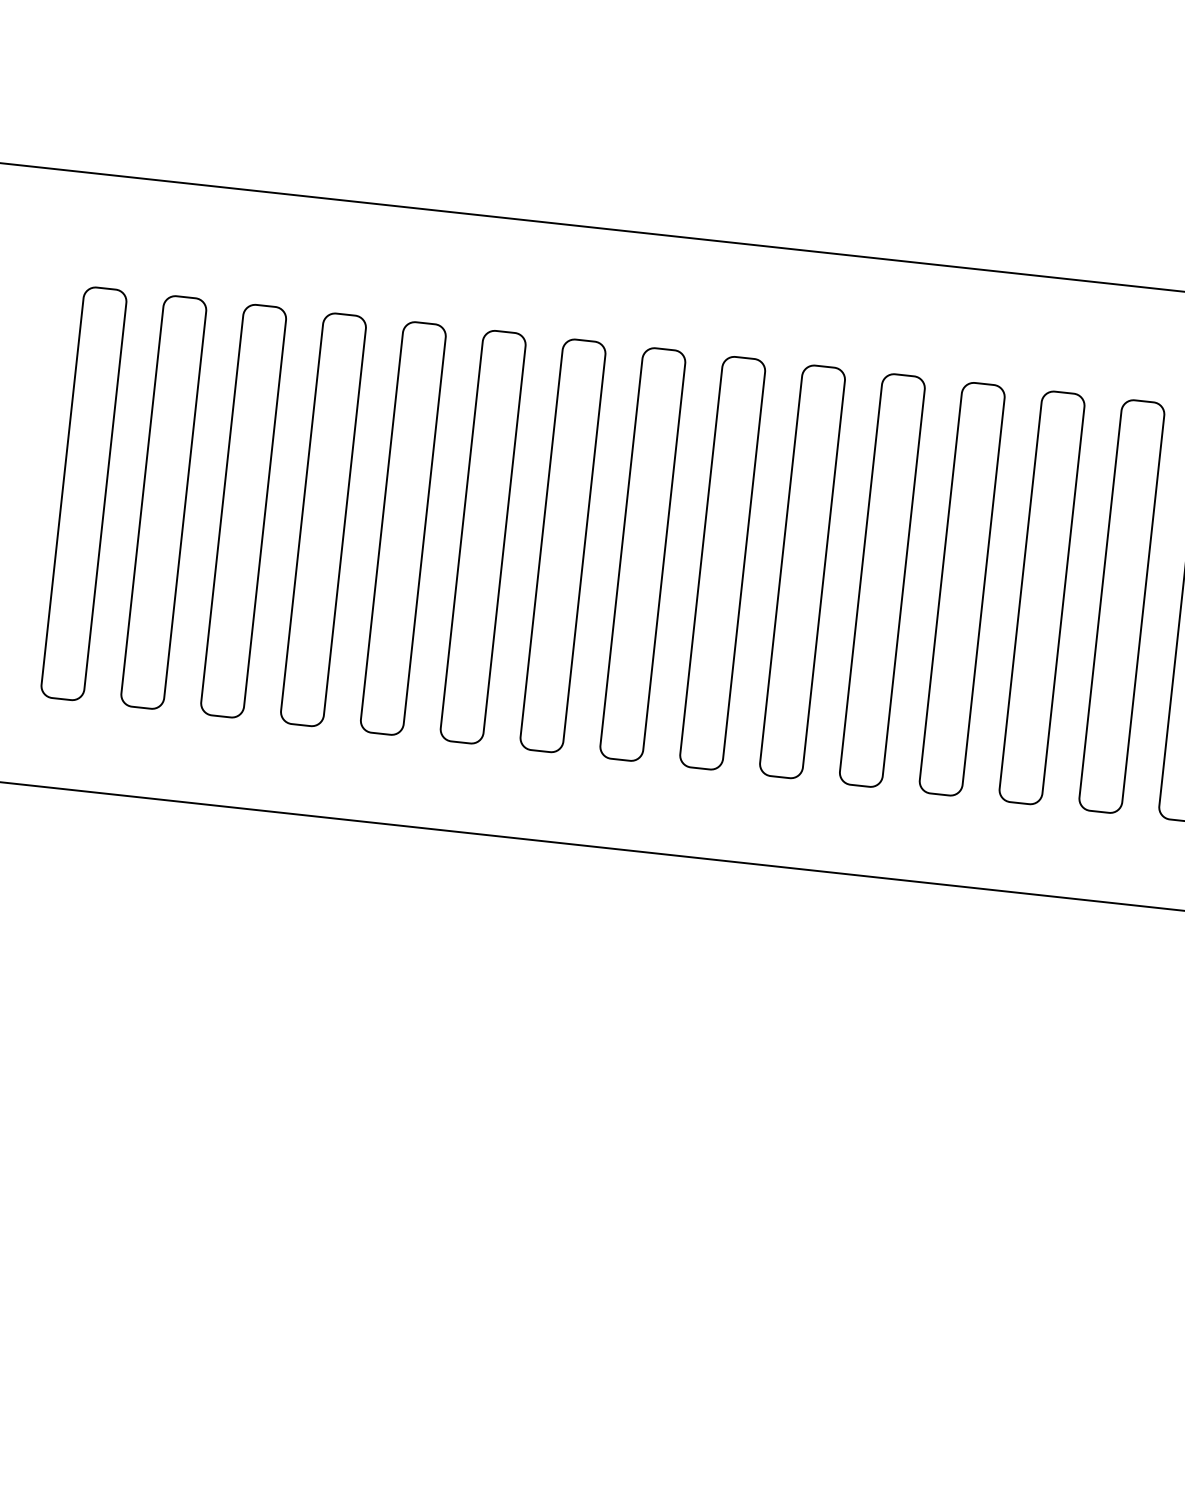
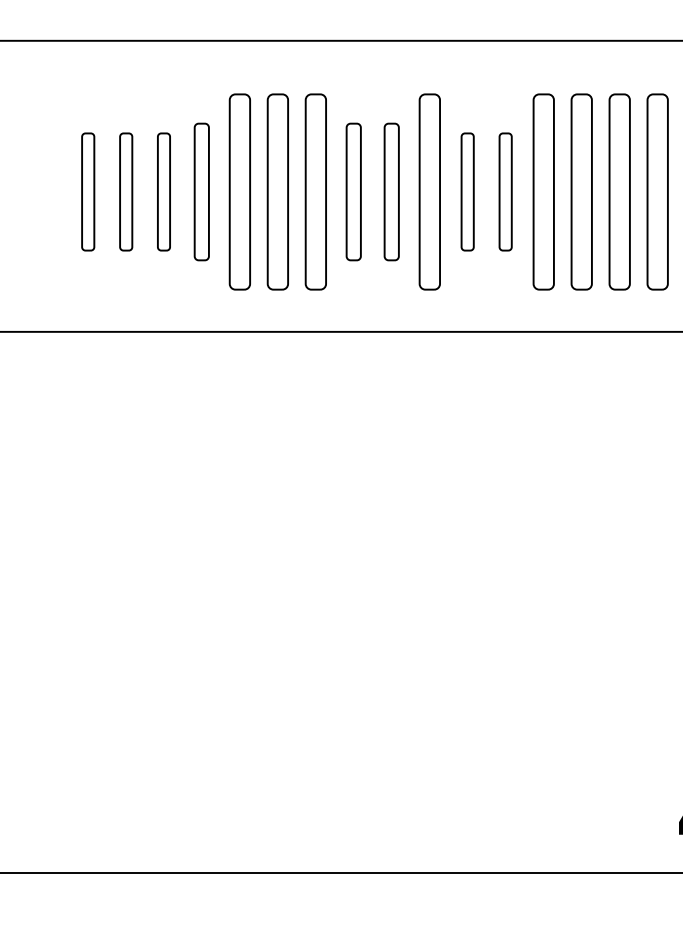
part: (85, 492) -> (88, 191), size x0.6
part: (164, 501) -> (126, 191), size x0.6
part: (242, 509) -> (163, 191), size x0.6
part: (322, 518) -> (201, 191), size x0.7
part: (642, 553) -> (353, 191), size x0.7
part: (722, 562) -> (391, 191), size x0.7
part: (881, 579) -> (467, 191), size x0.6
part: (961, 588) -> (505, 191), size x0.6

